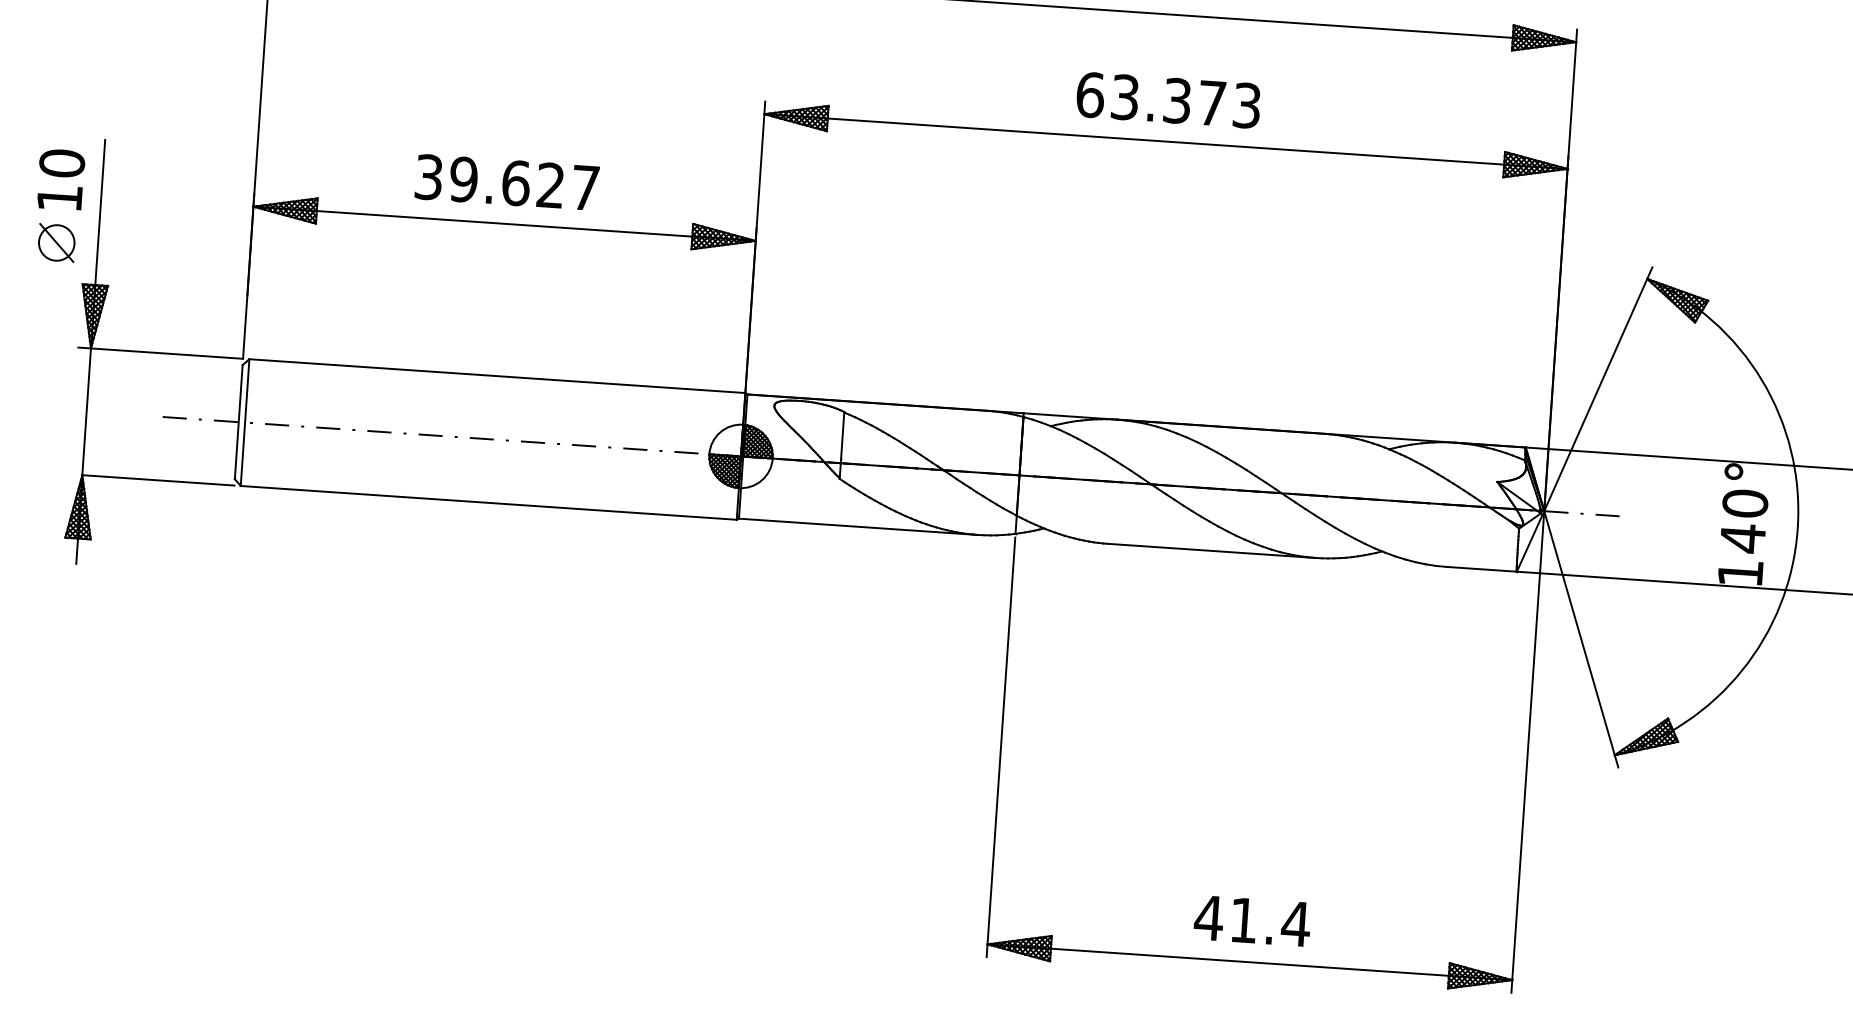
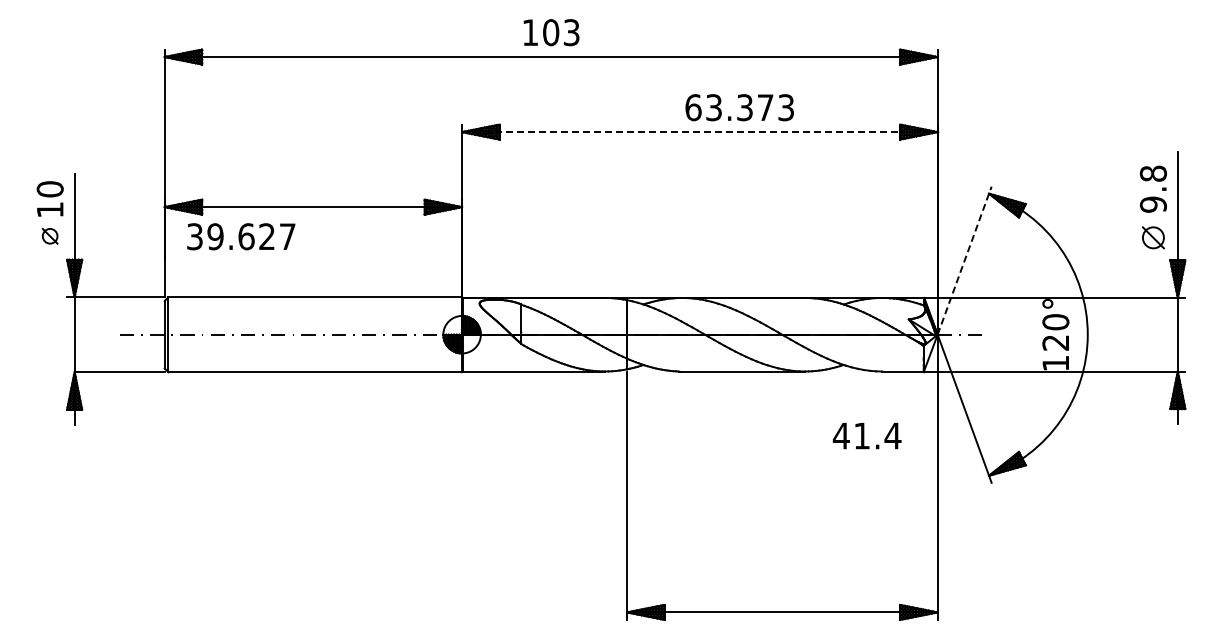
text: (1168, 99) -> (739, 107), moved
line: (1165, 142) -> (699, 132), solid -> dashed
text: (507, 182) -> (241, 236), moved
part: (55, 241) -> (49, 235), size x0.7
line: (1598, 388) -> (964, 260), solid -> dashed
text: (1742, 537) -> (1055, 342), 140° -> 120°
text: (1251, 921) -> (866, 436), moved

